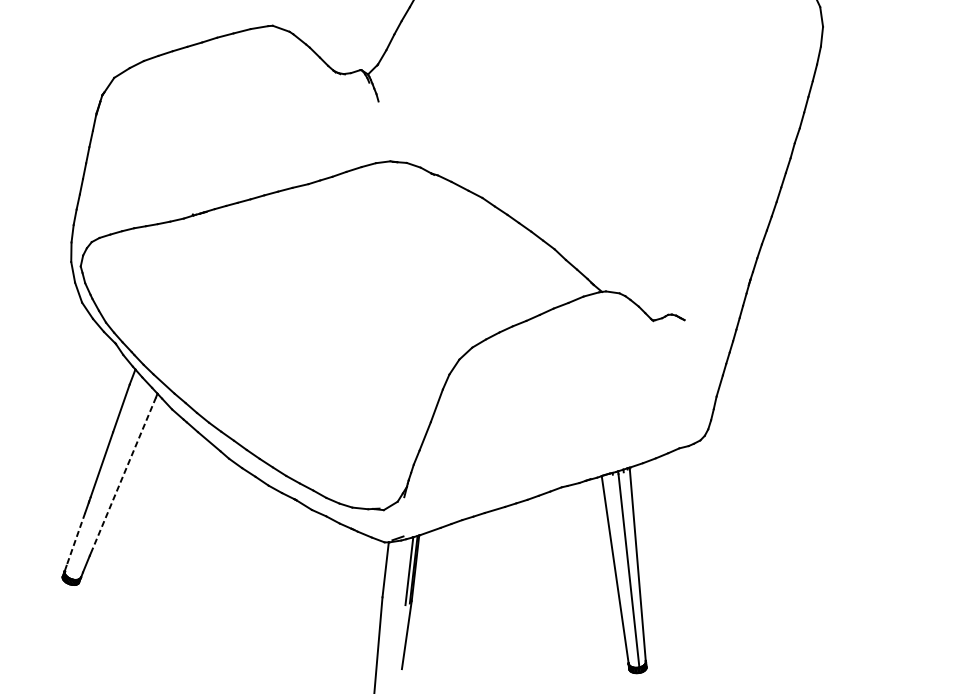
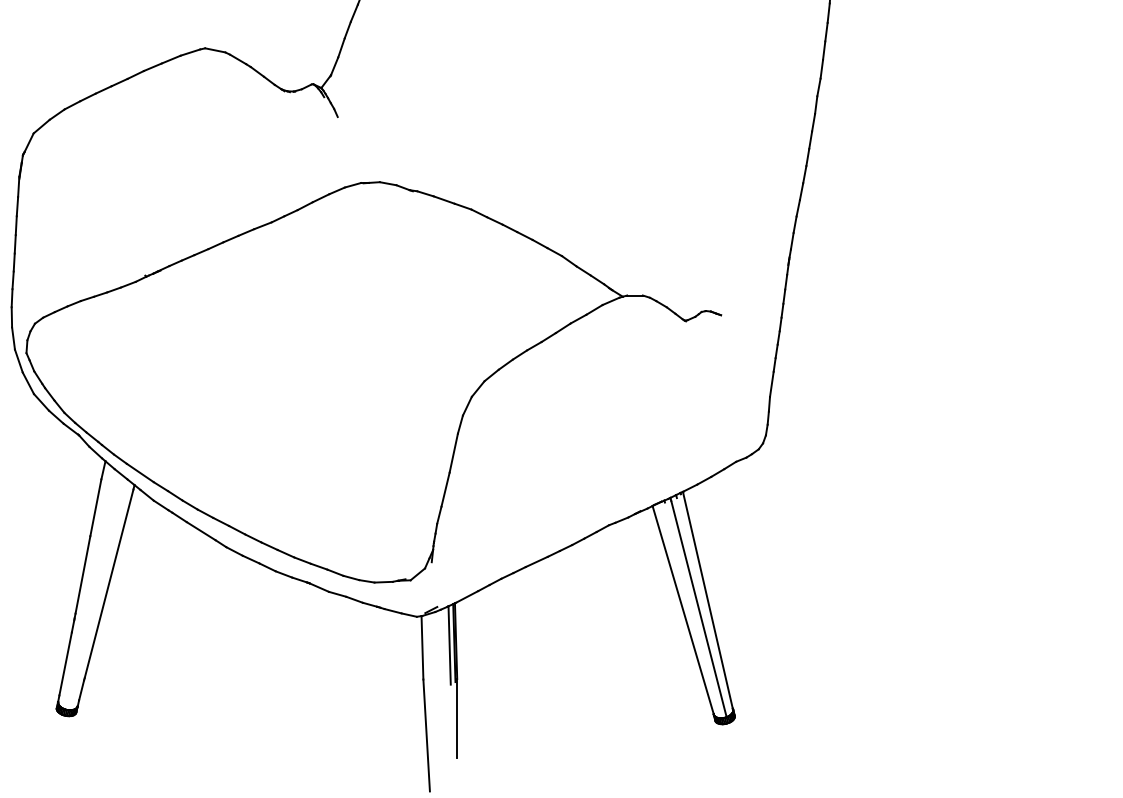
line: (123, 476) -> (109, 584), dashed -> solid
line: (75, 539) -> (65, 664), dashed -> solid

